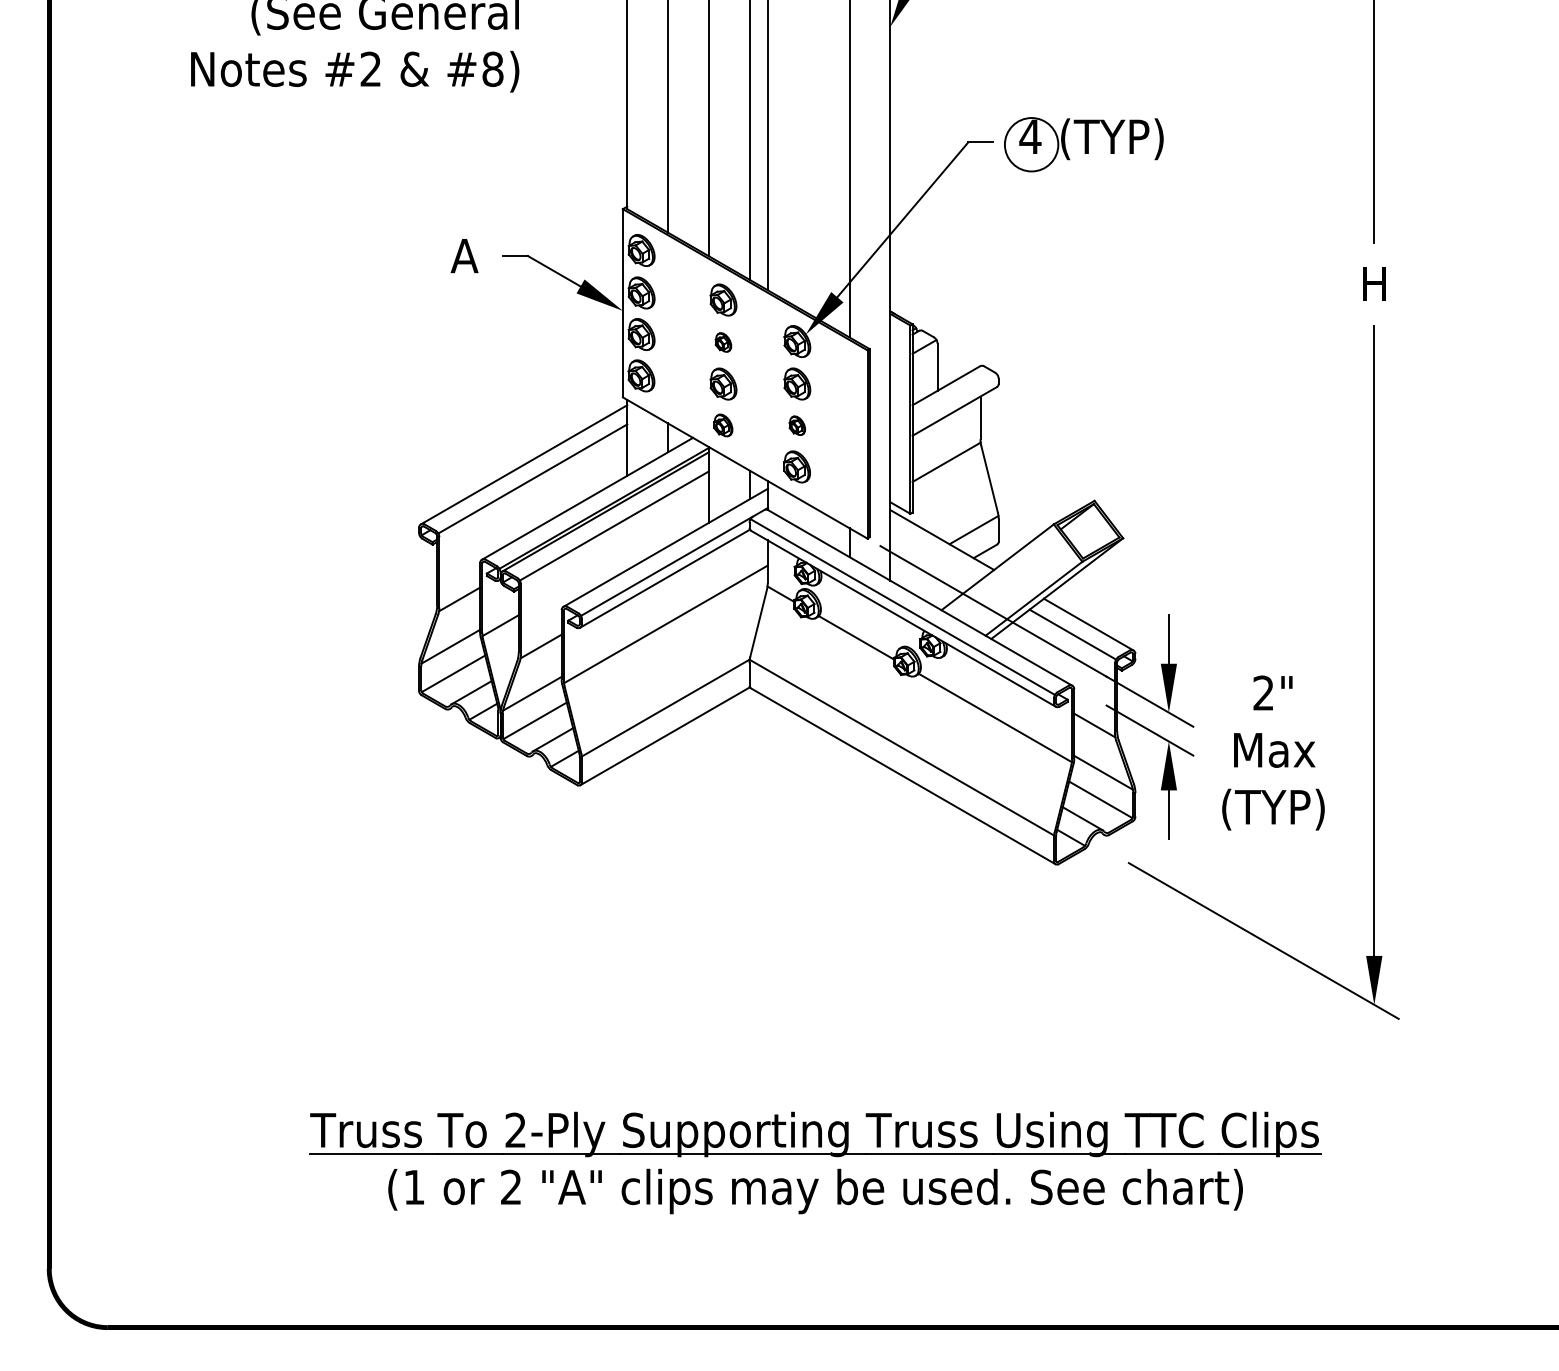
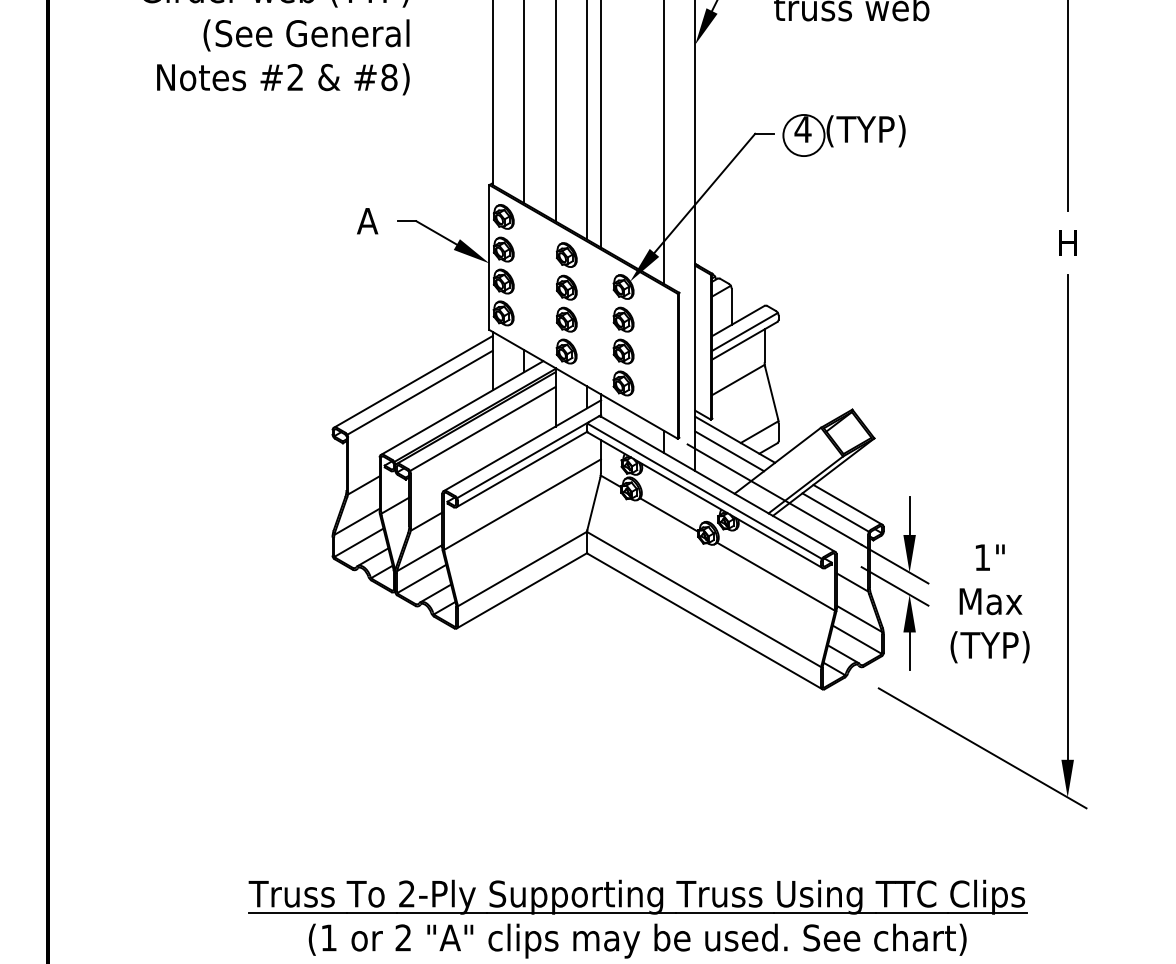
part: (723, 342) -> (566, 287), size x1.67
line: (954, 399) -> (744, 331), added
part: (723, 425) -> (566, 351), size x1.43
part: (797, 425) -> (623, 351), size x1.67
line: (934, 554) -> (729, 450), added
text: (1263, 692) -> (982, 557), 2" -> 1"

